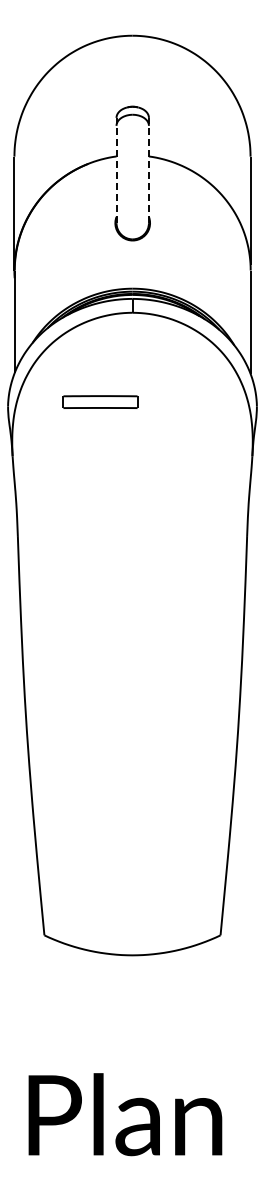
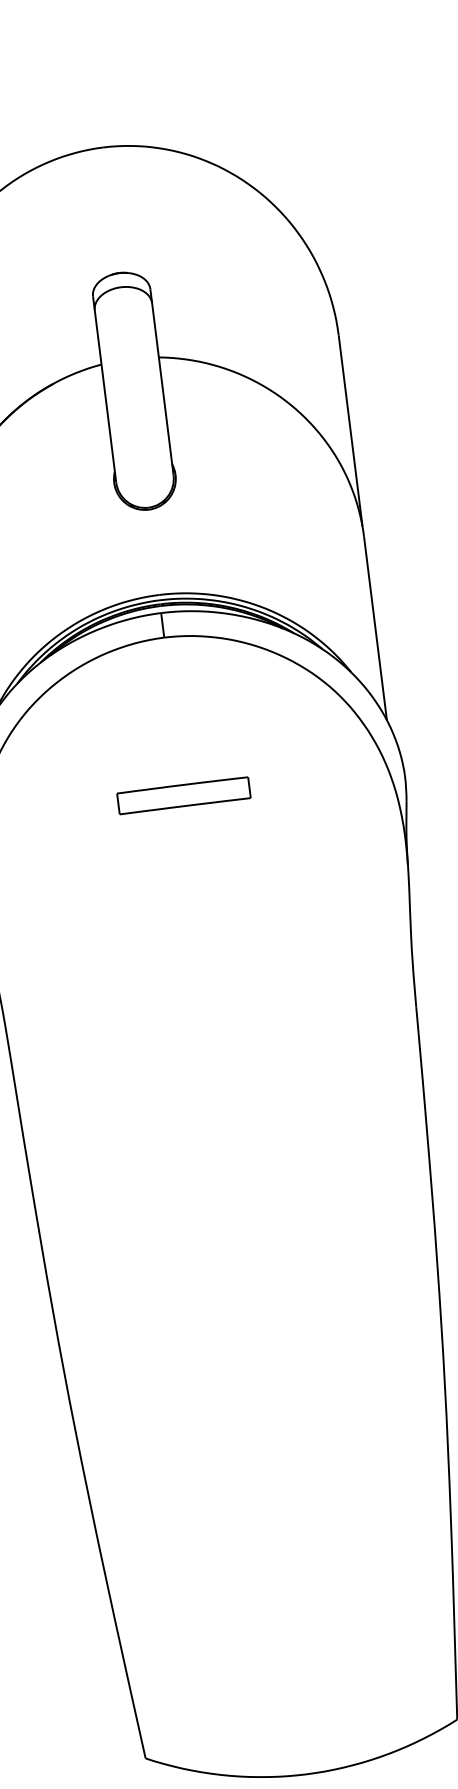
line: (116, 170) -> (104, 389), dashed -> solid
line: (148, 170) -> (161, 382), dashed -> solid
part: (100, 401) -> (183, 794), moved

